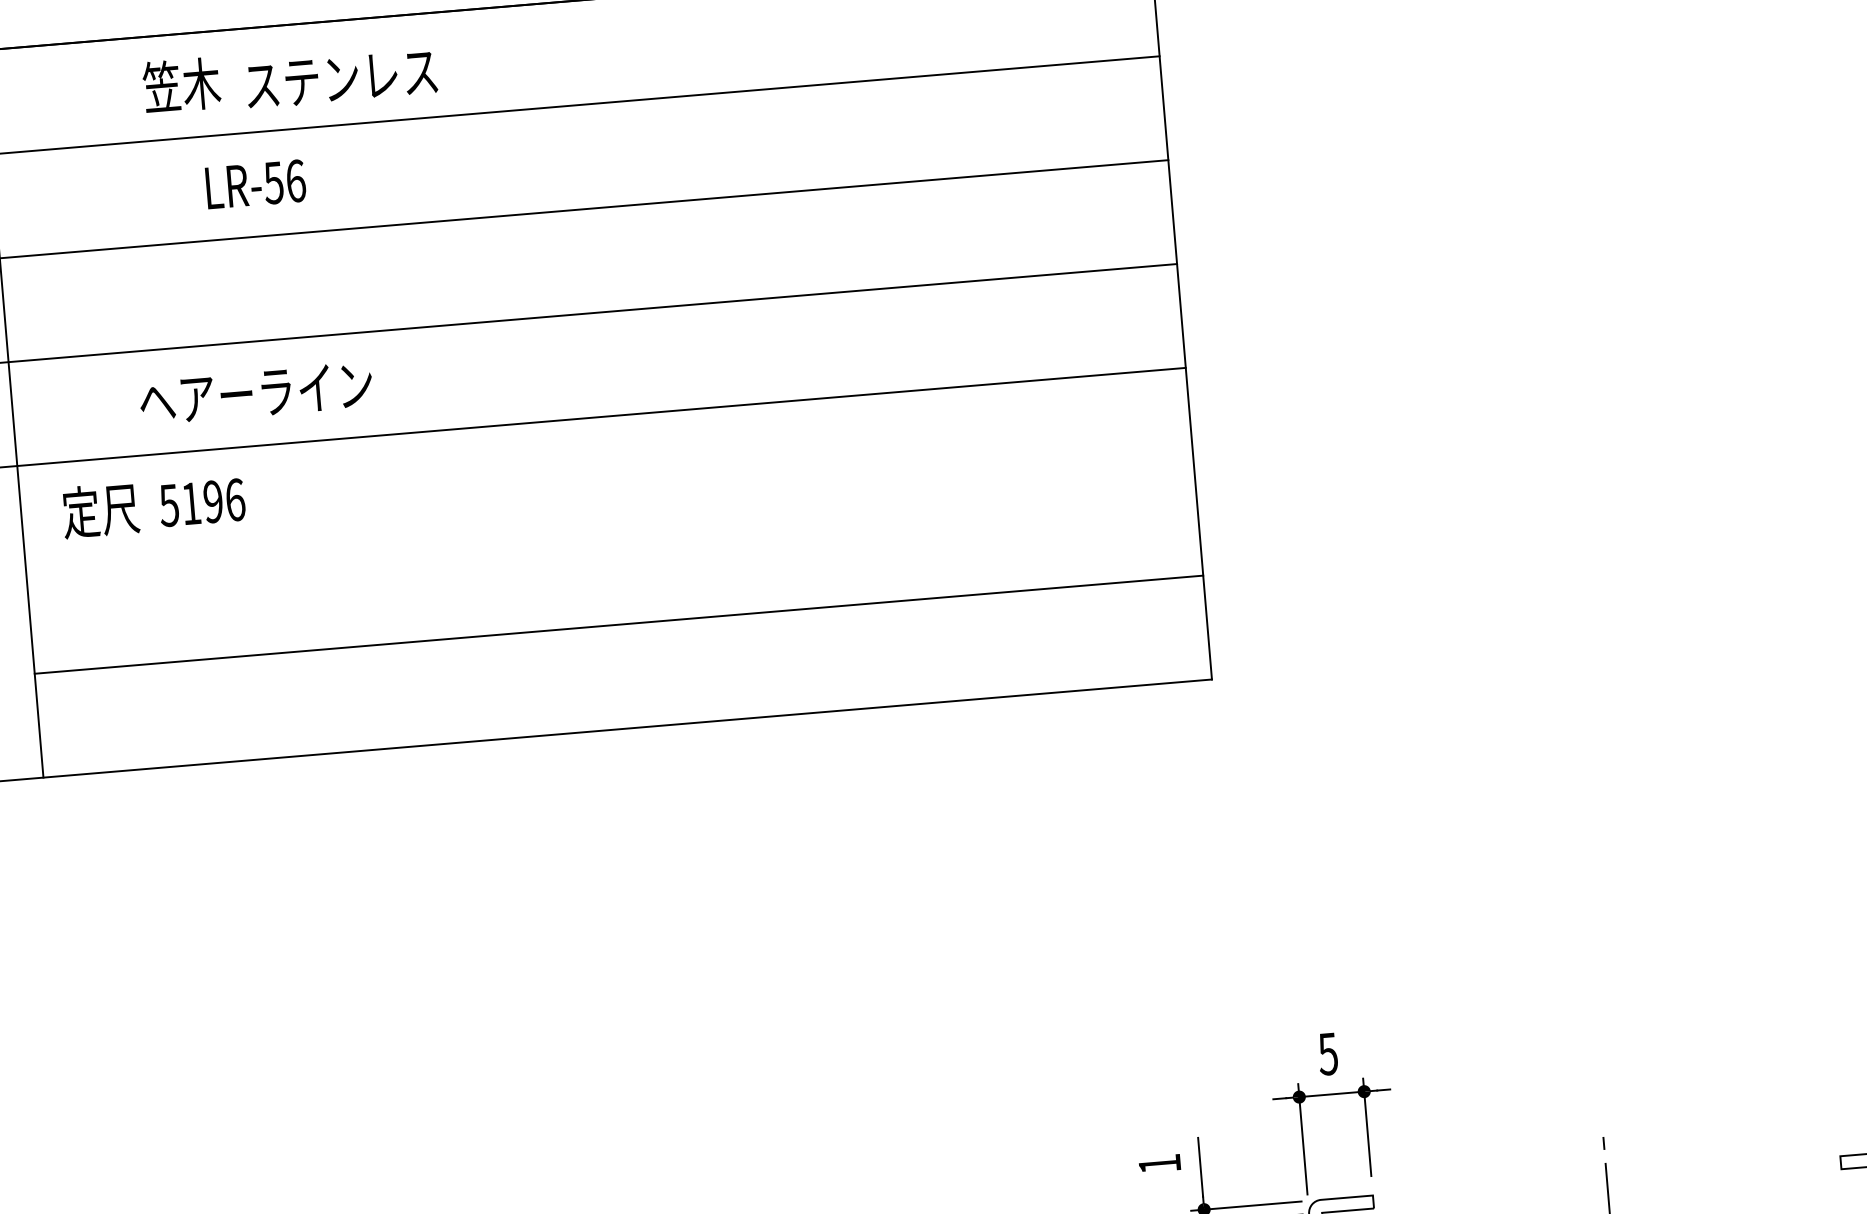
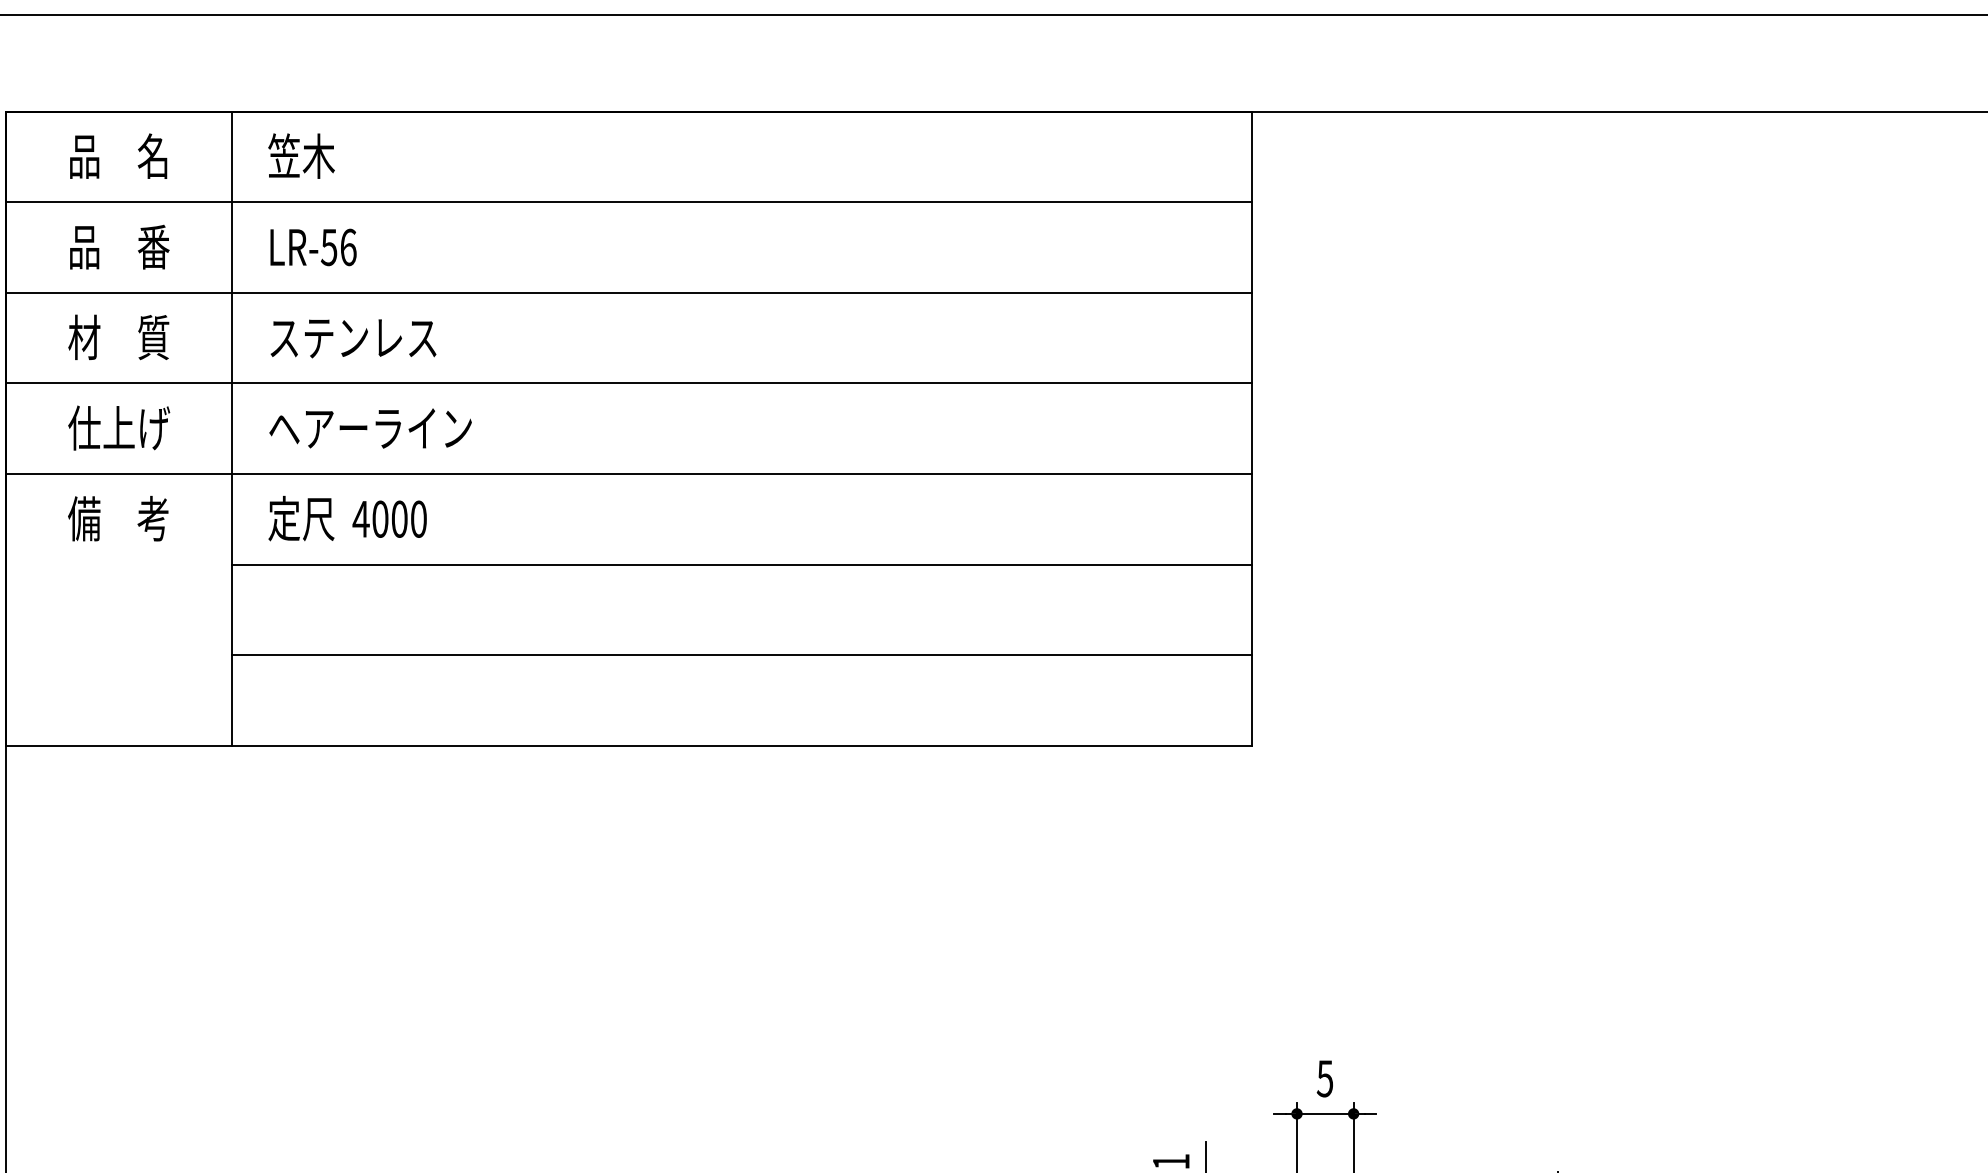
text: (341, 79) -> (353, 338), moved
text: (181, 84) -> (301, 155), moved
text: (255, 184) -> (313, 247), moved
text: (256, 393) -> (370, 428), moved
text: (201, 501) -> (389, 518), 5196 -> 4000
line: (609, 520) -> (741, 564), added

